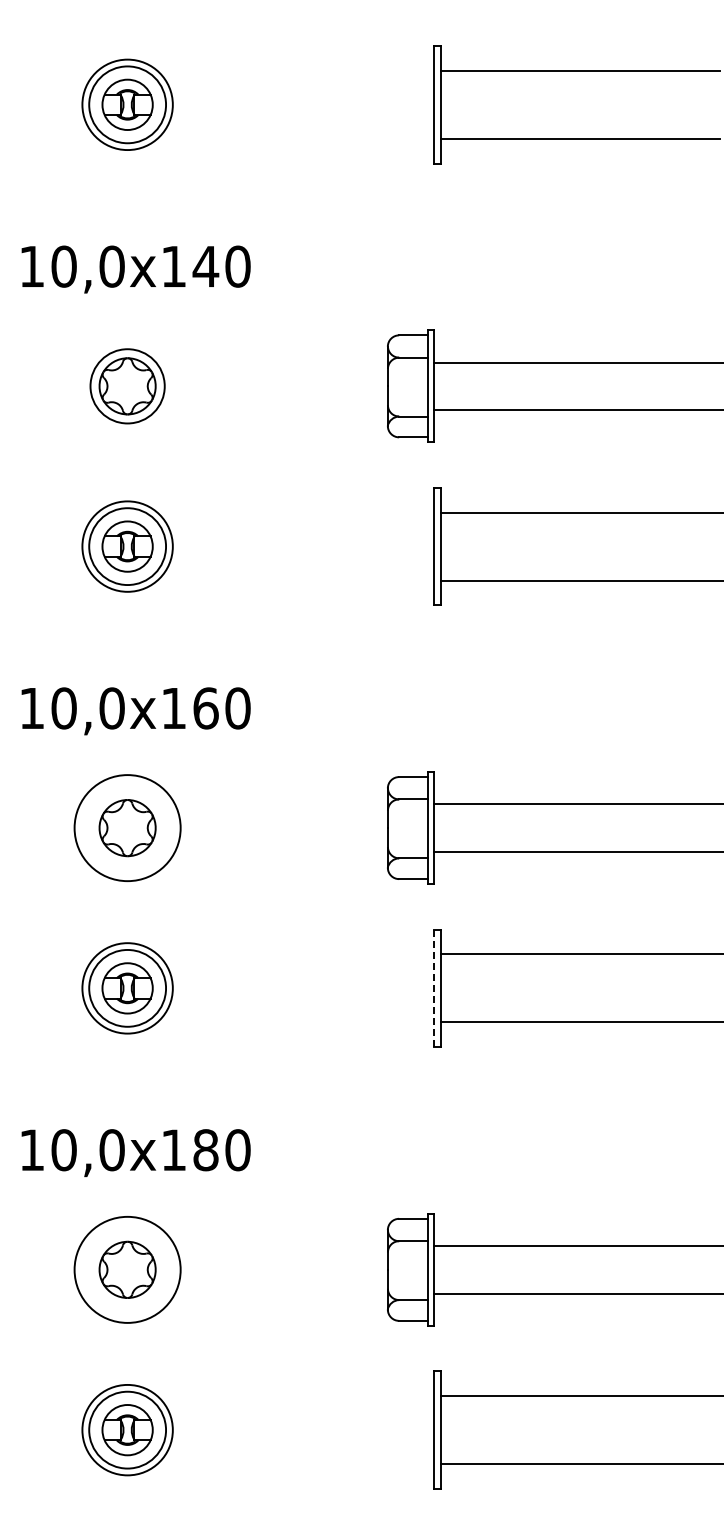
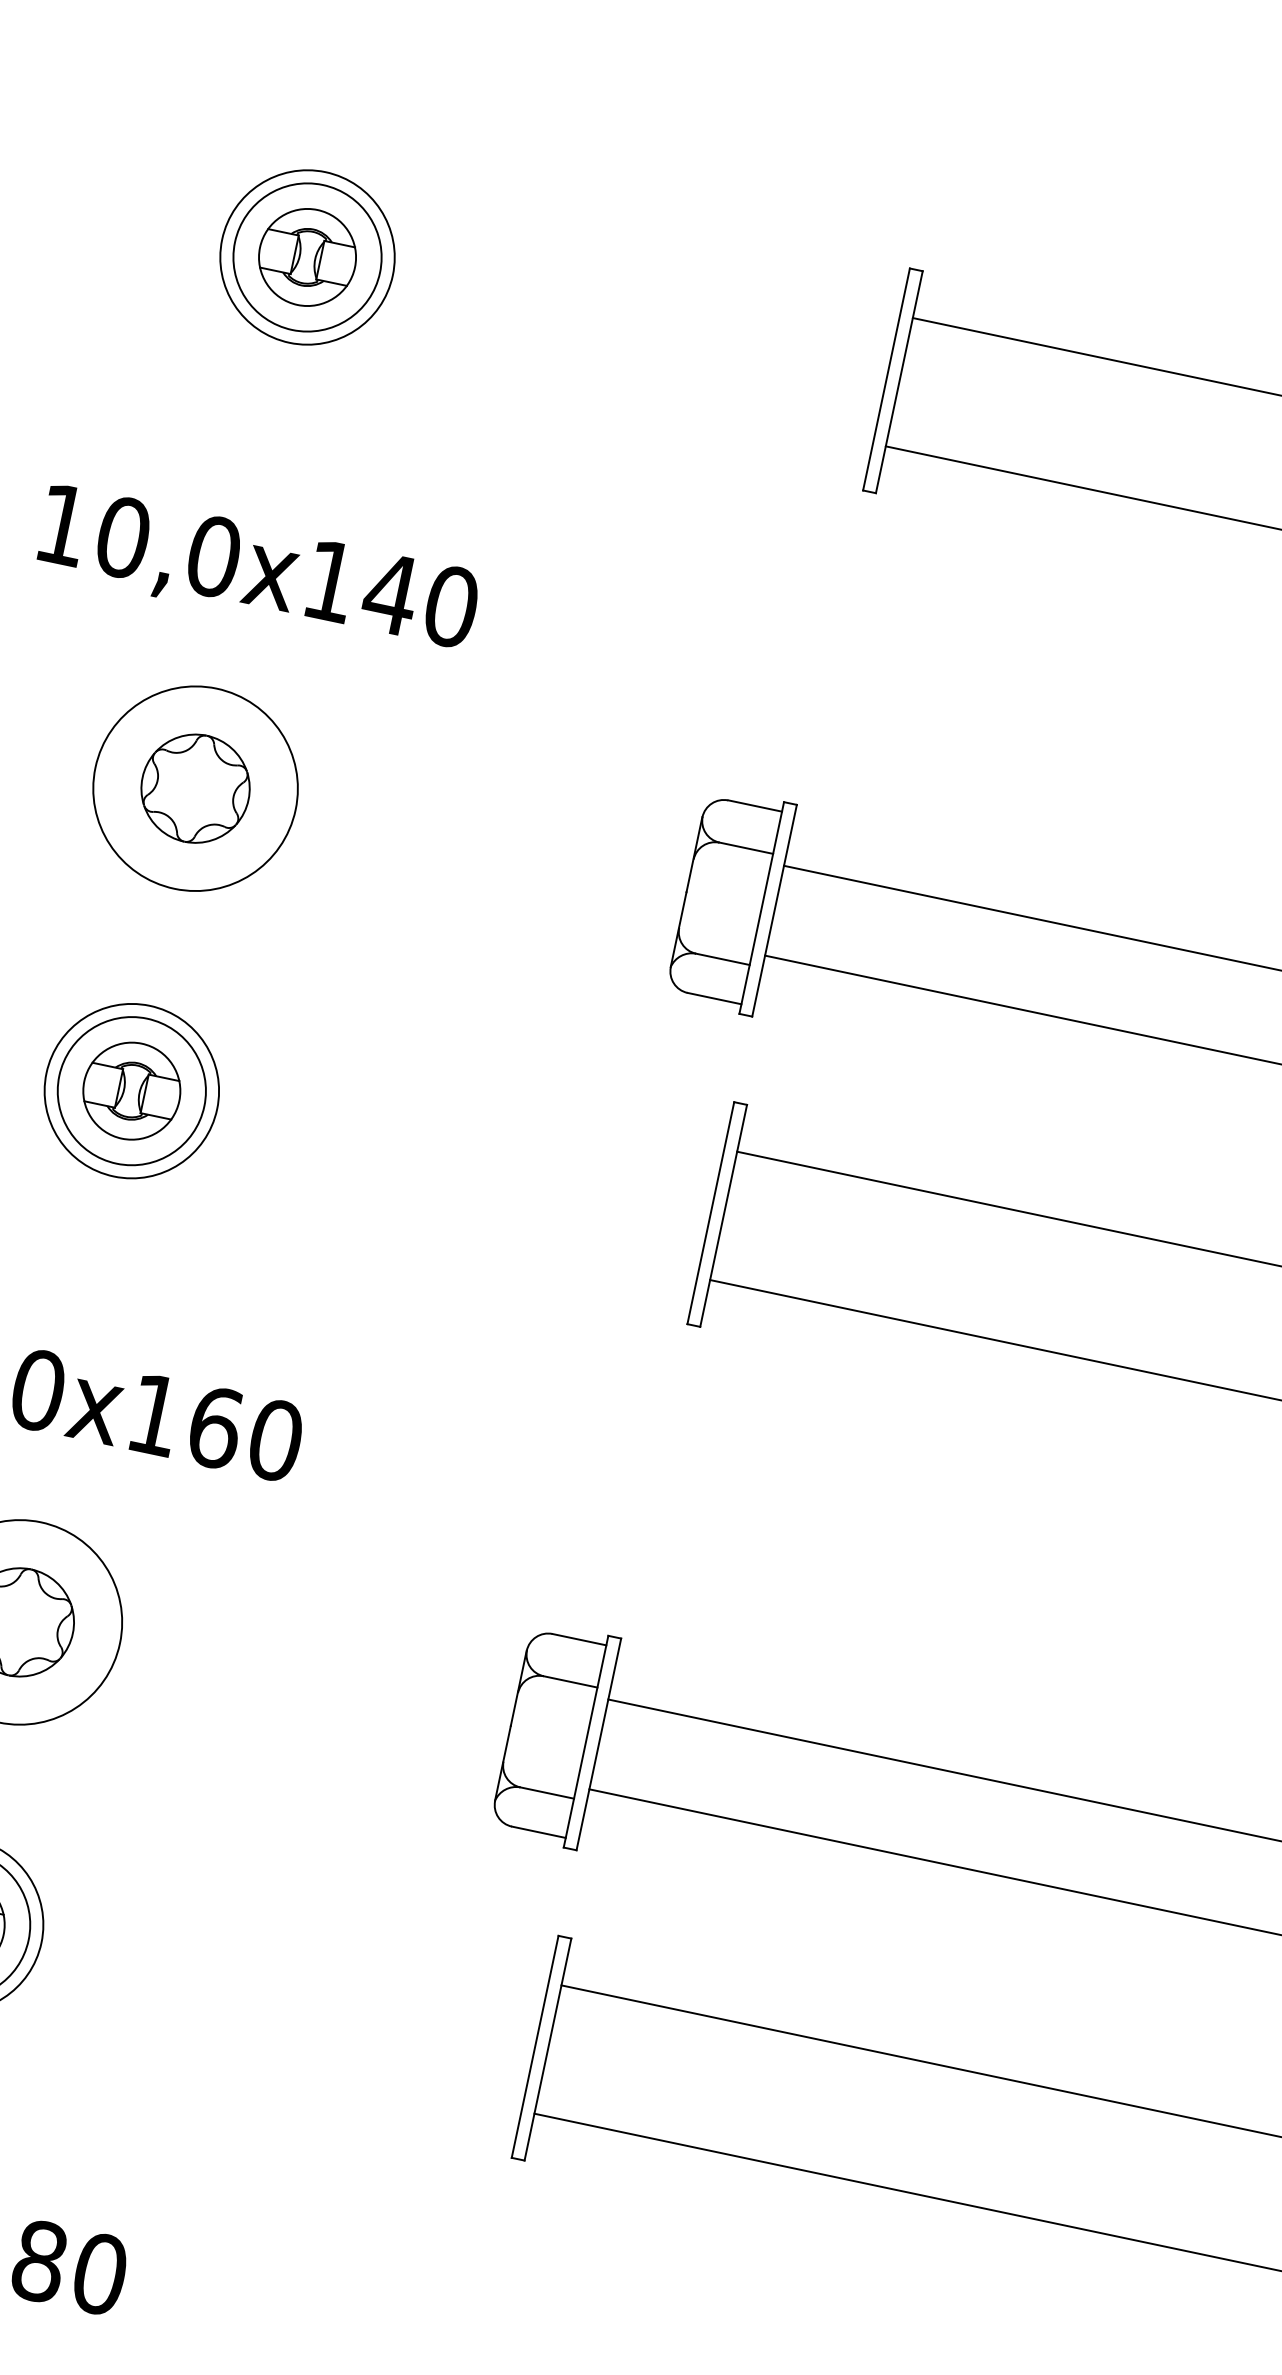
circle: (127, 386) -> (195, 788), size x1.43
line: (434, 988) -> (535, 2047), dashed -> solid

